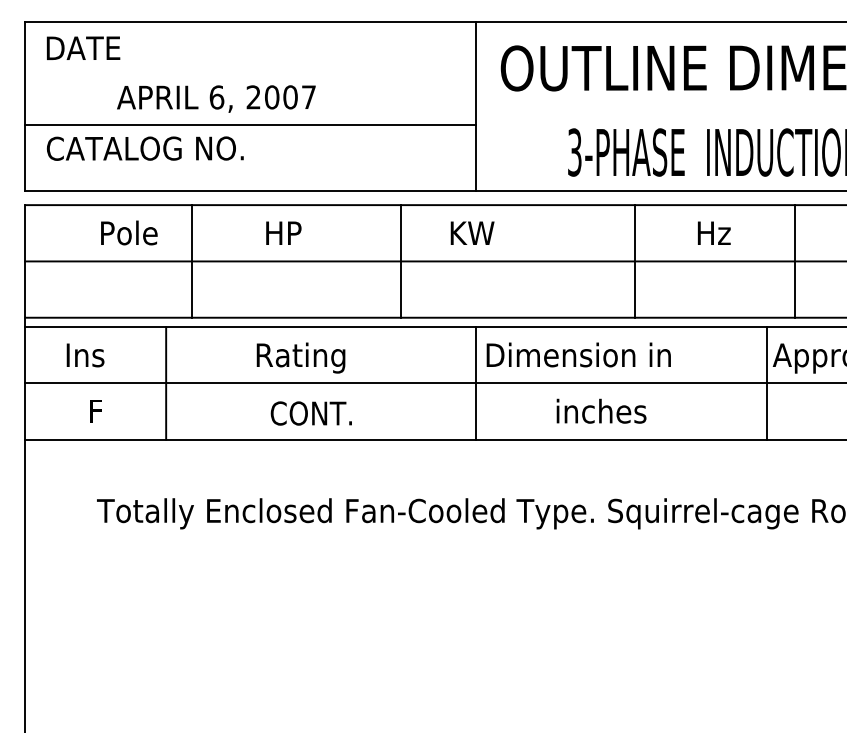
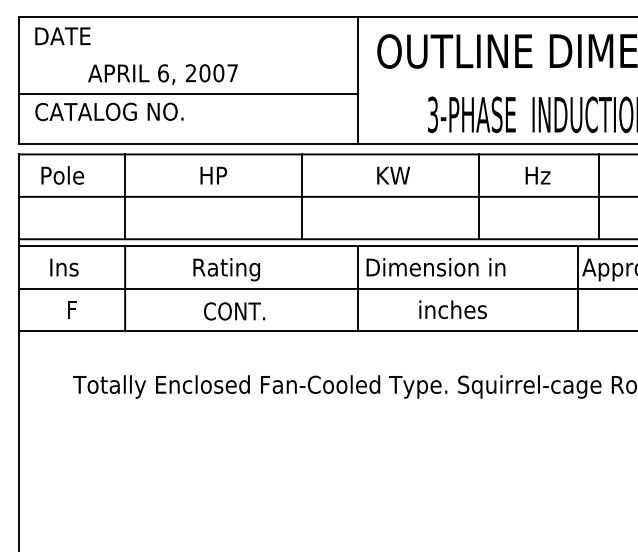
text: (129, 232) -> (62, 175), moved
text: (472, 232) -> (393, 175), moved
line: (192, 261) -> (125, 196), moved

